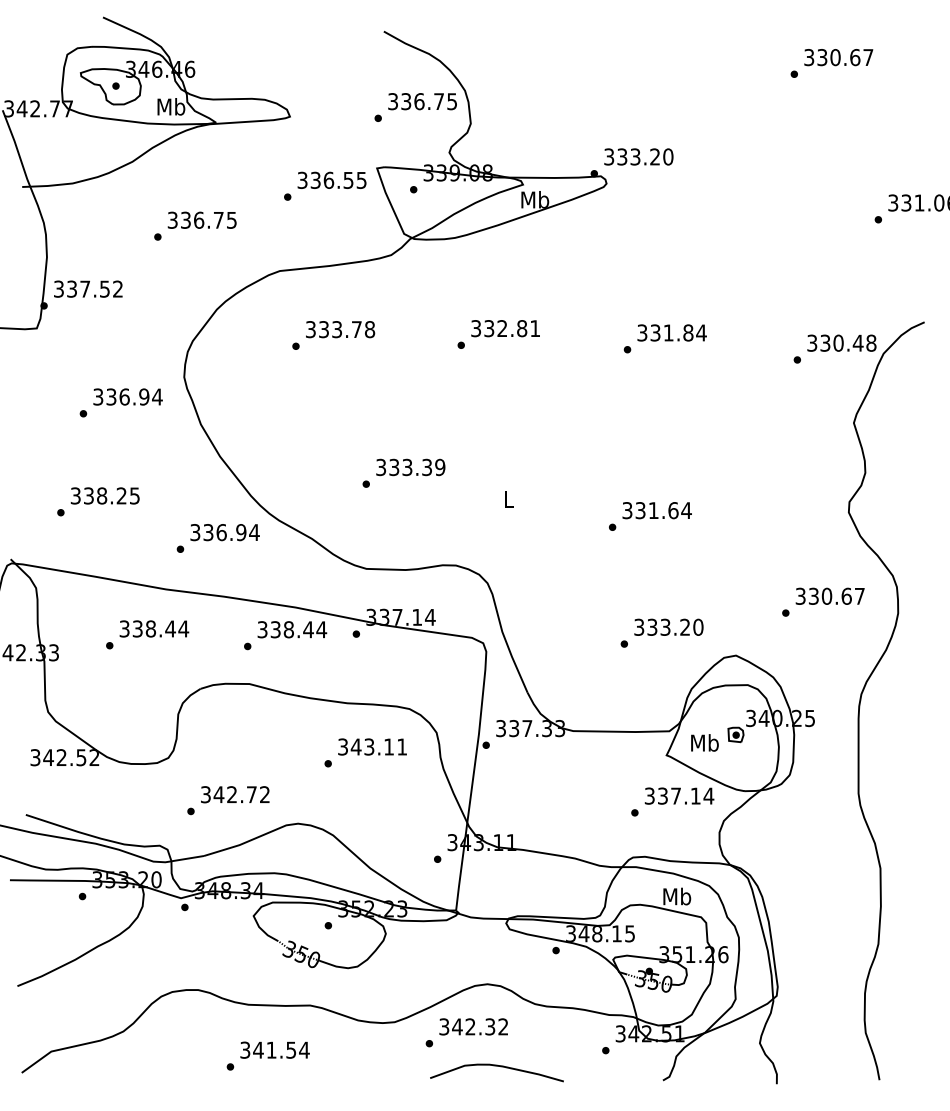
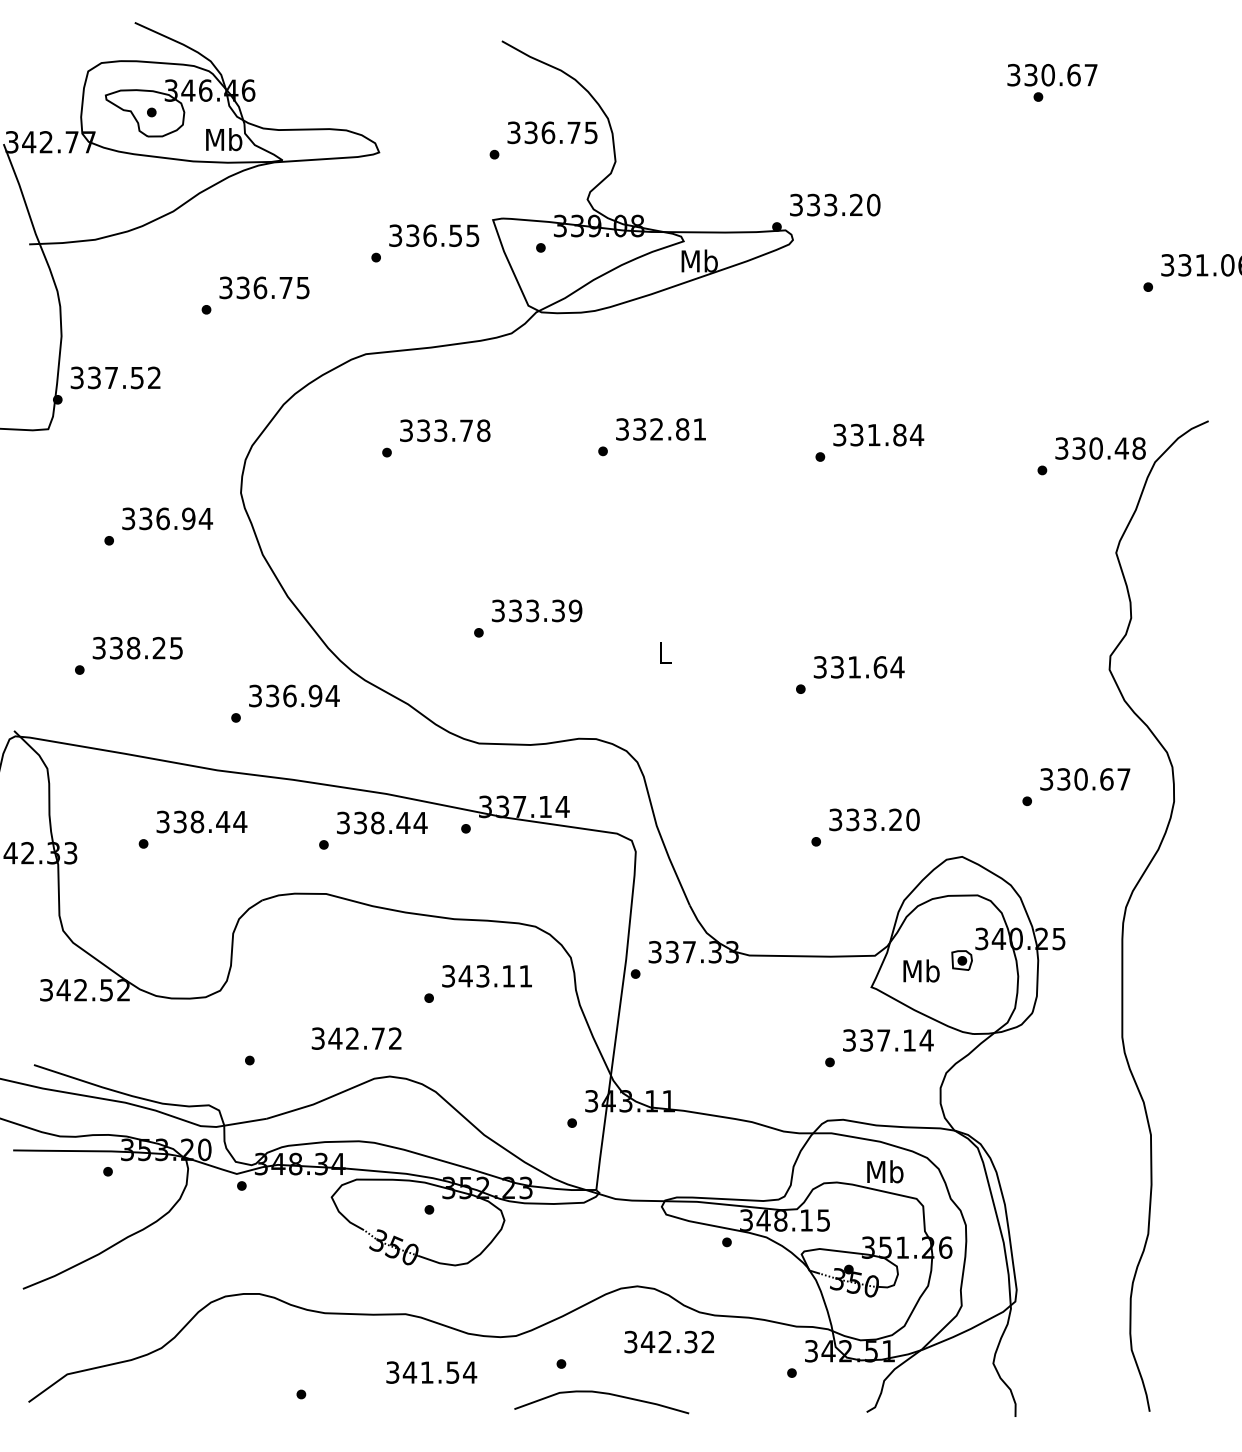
text: (838, 57) -> (1052, 74), moved
text: (235, 794) -> (356, 1038), moved
text: (473, 1026) -> (669, 1341), moved
text: (274, 1050) -> (431, 1372), moved
curve: (499, 1066) -> (604, 1394), moved

